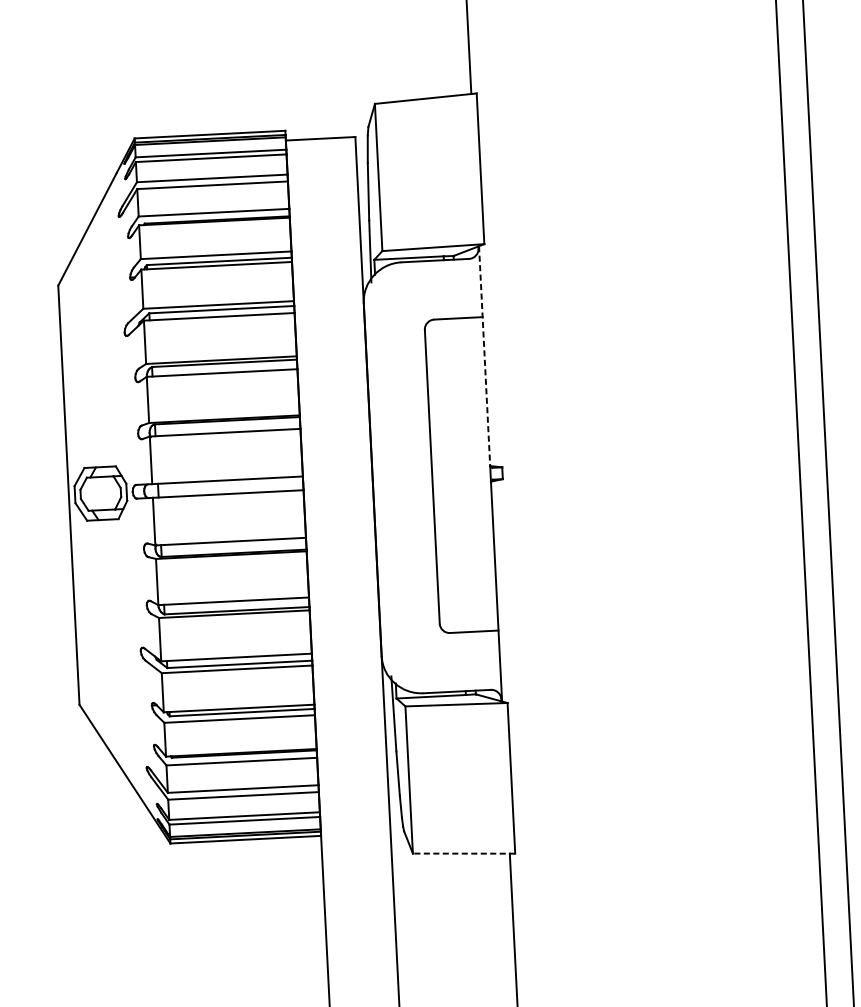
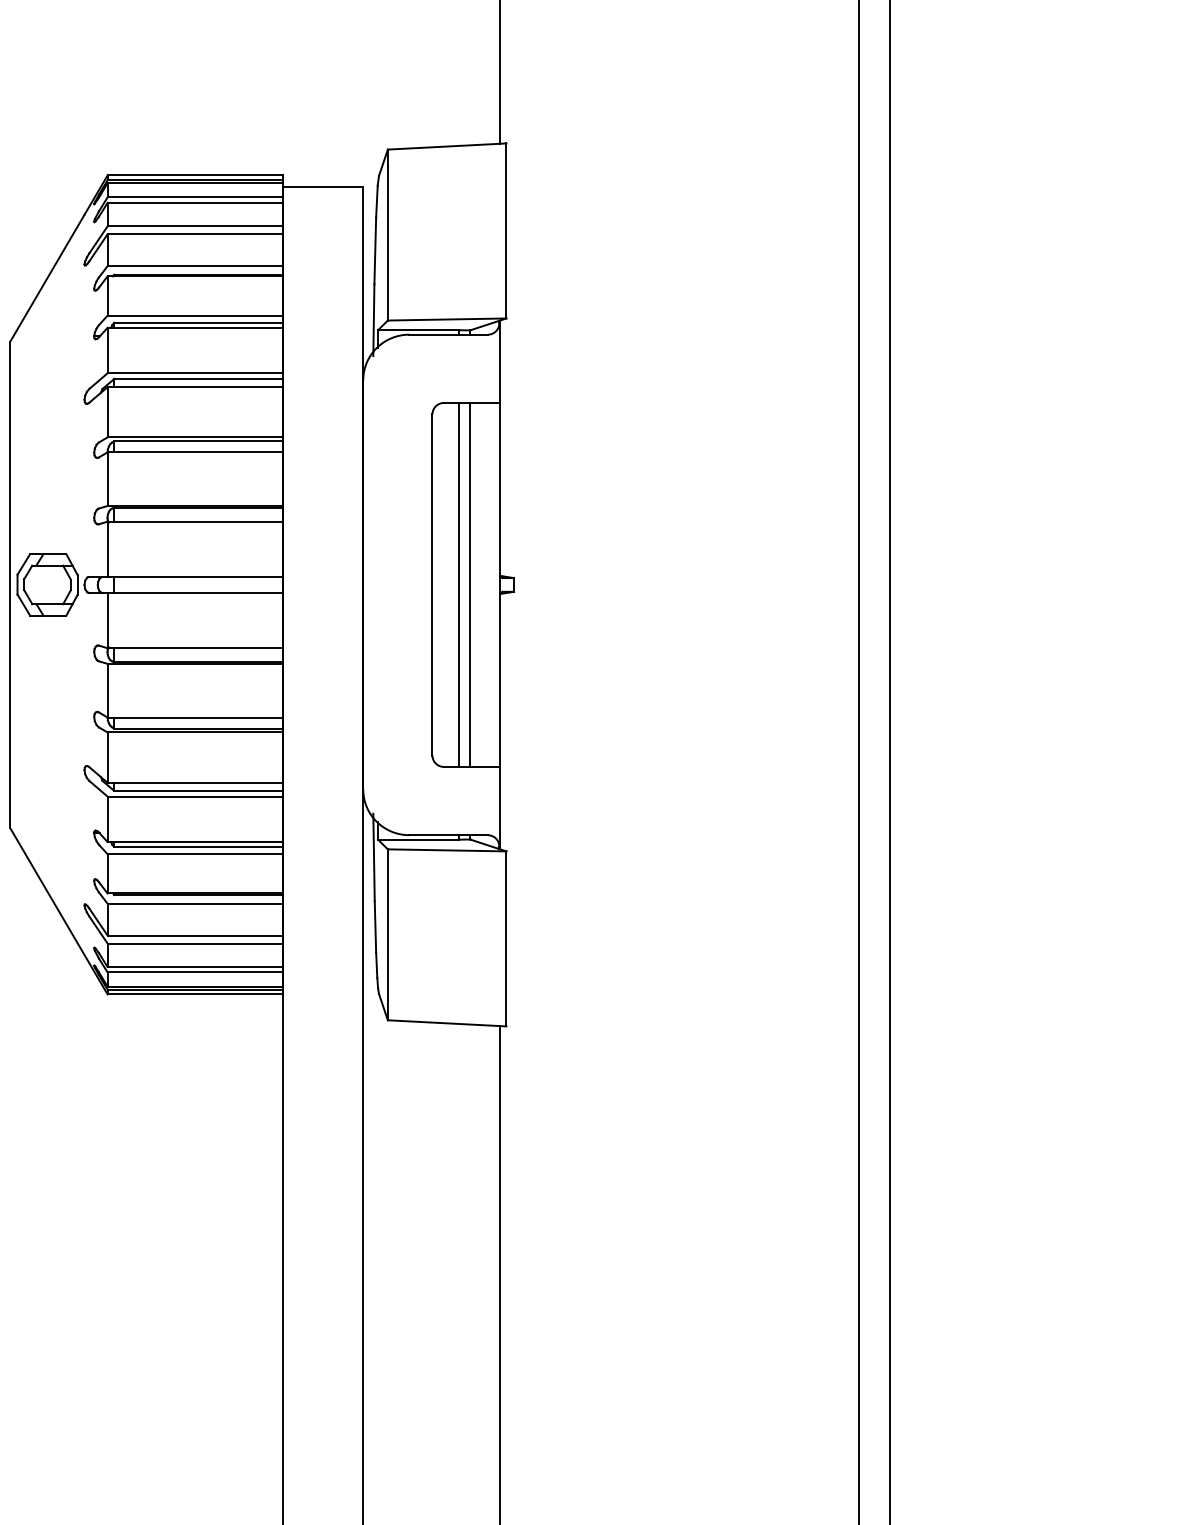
line: (484, 356) -> (500, 448), dashed -> solid
line: (465, 474) -> (470, 584), added
line: (454, 475) -> (458, 584), added
line: (463, 853) -> (446, 1023), dashed -> solid

